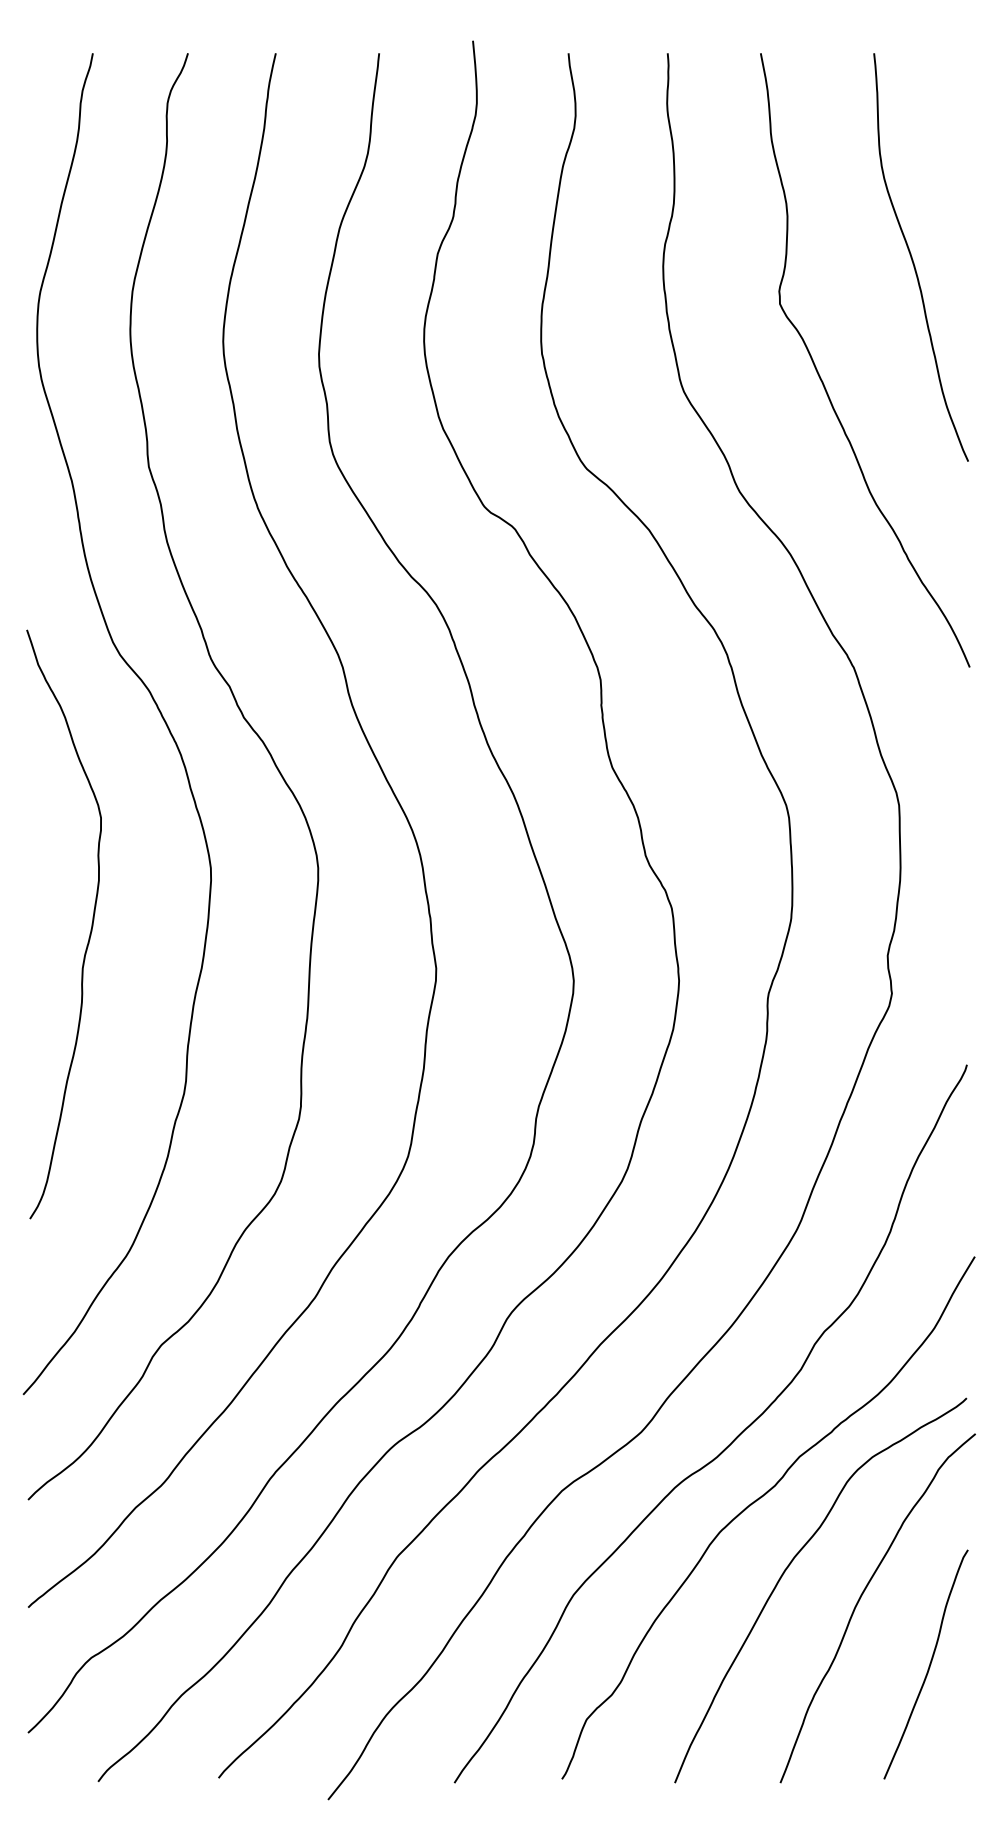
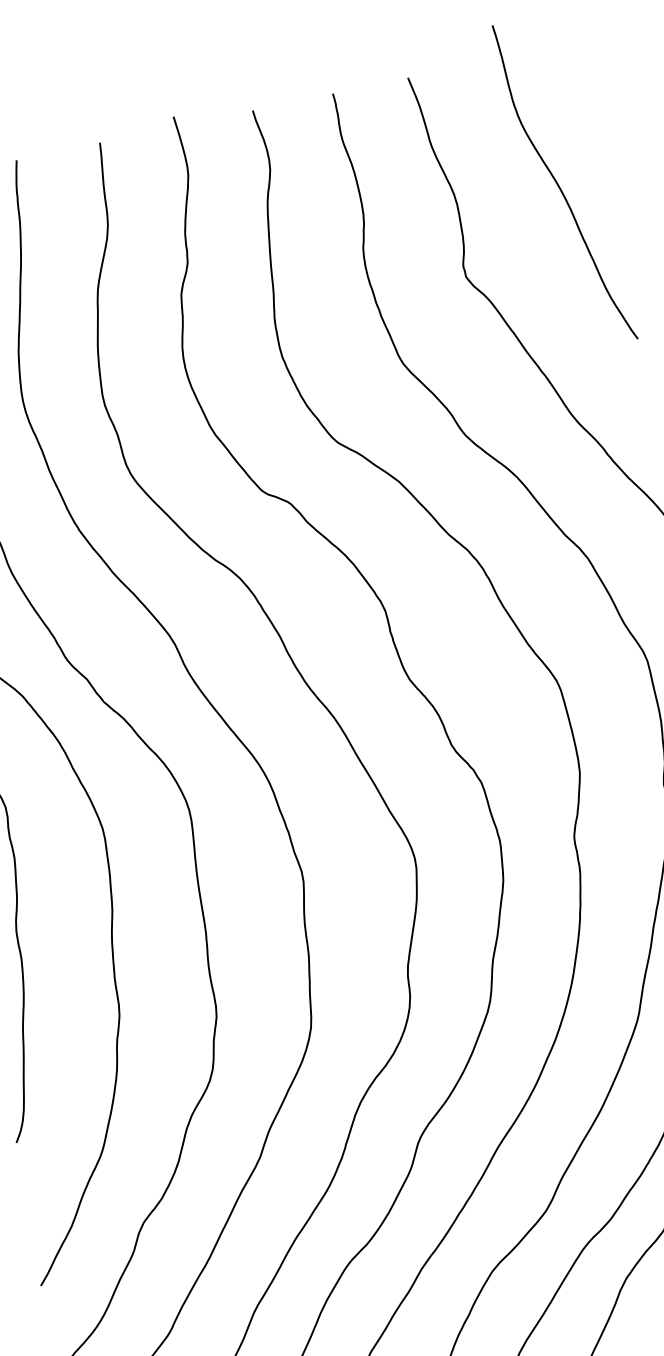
curve: (913, 259) -> (559, 185), moved

